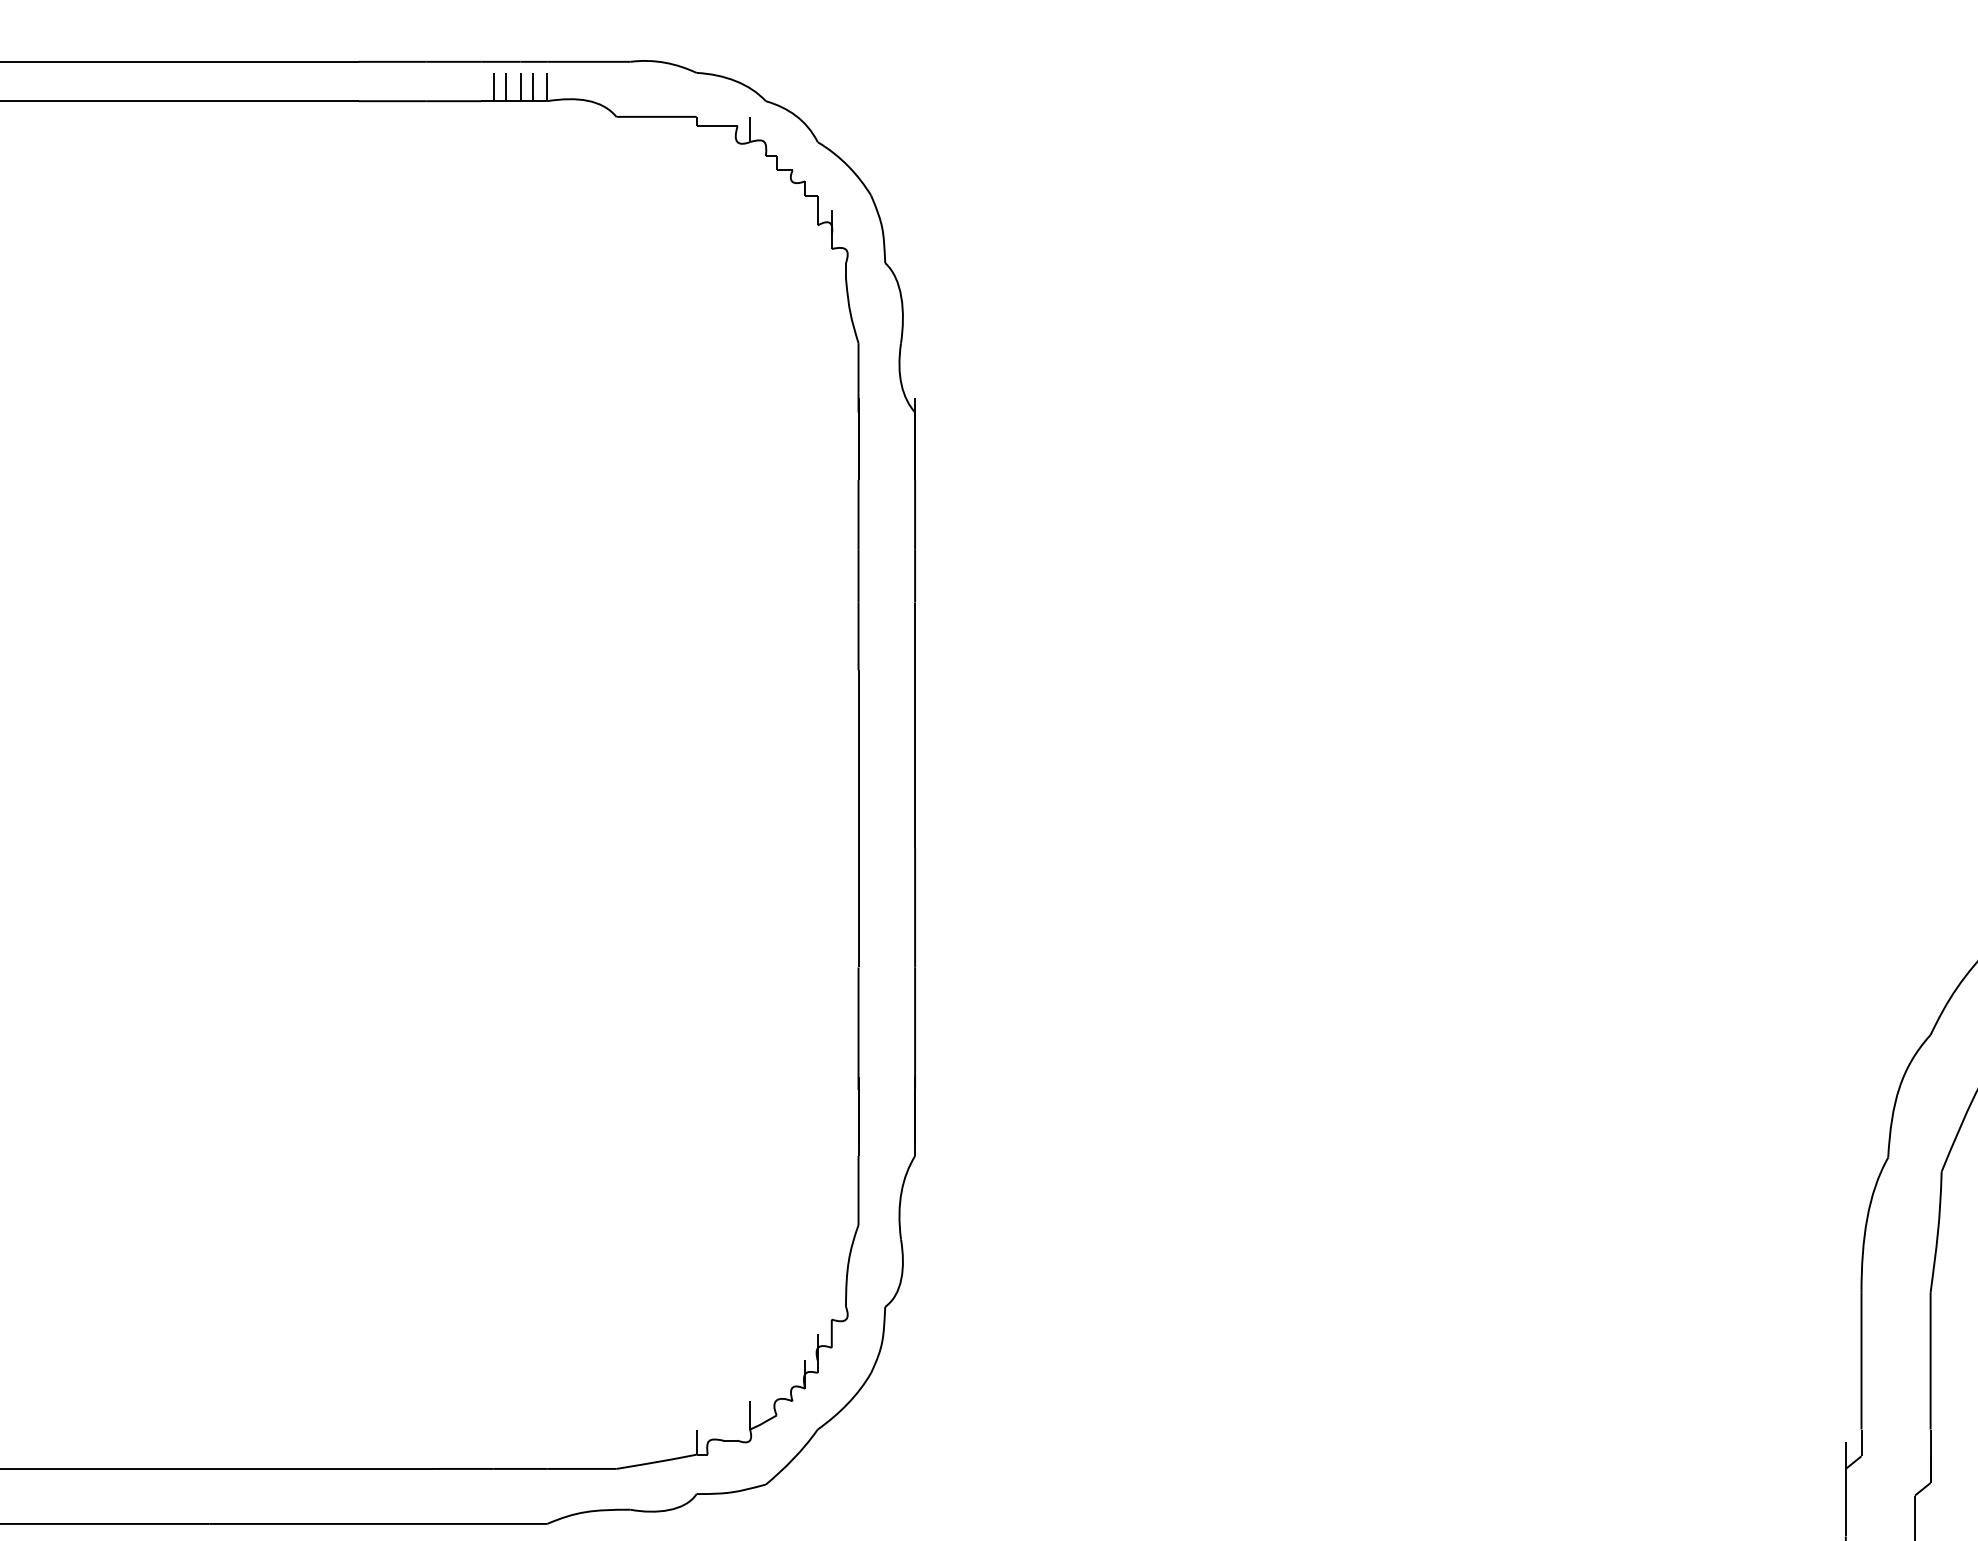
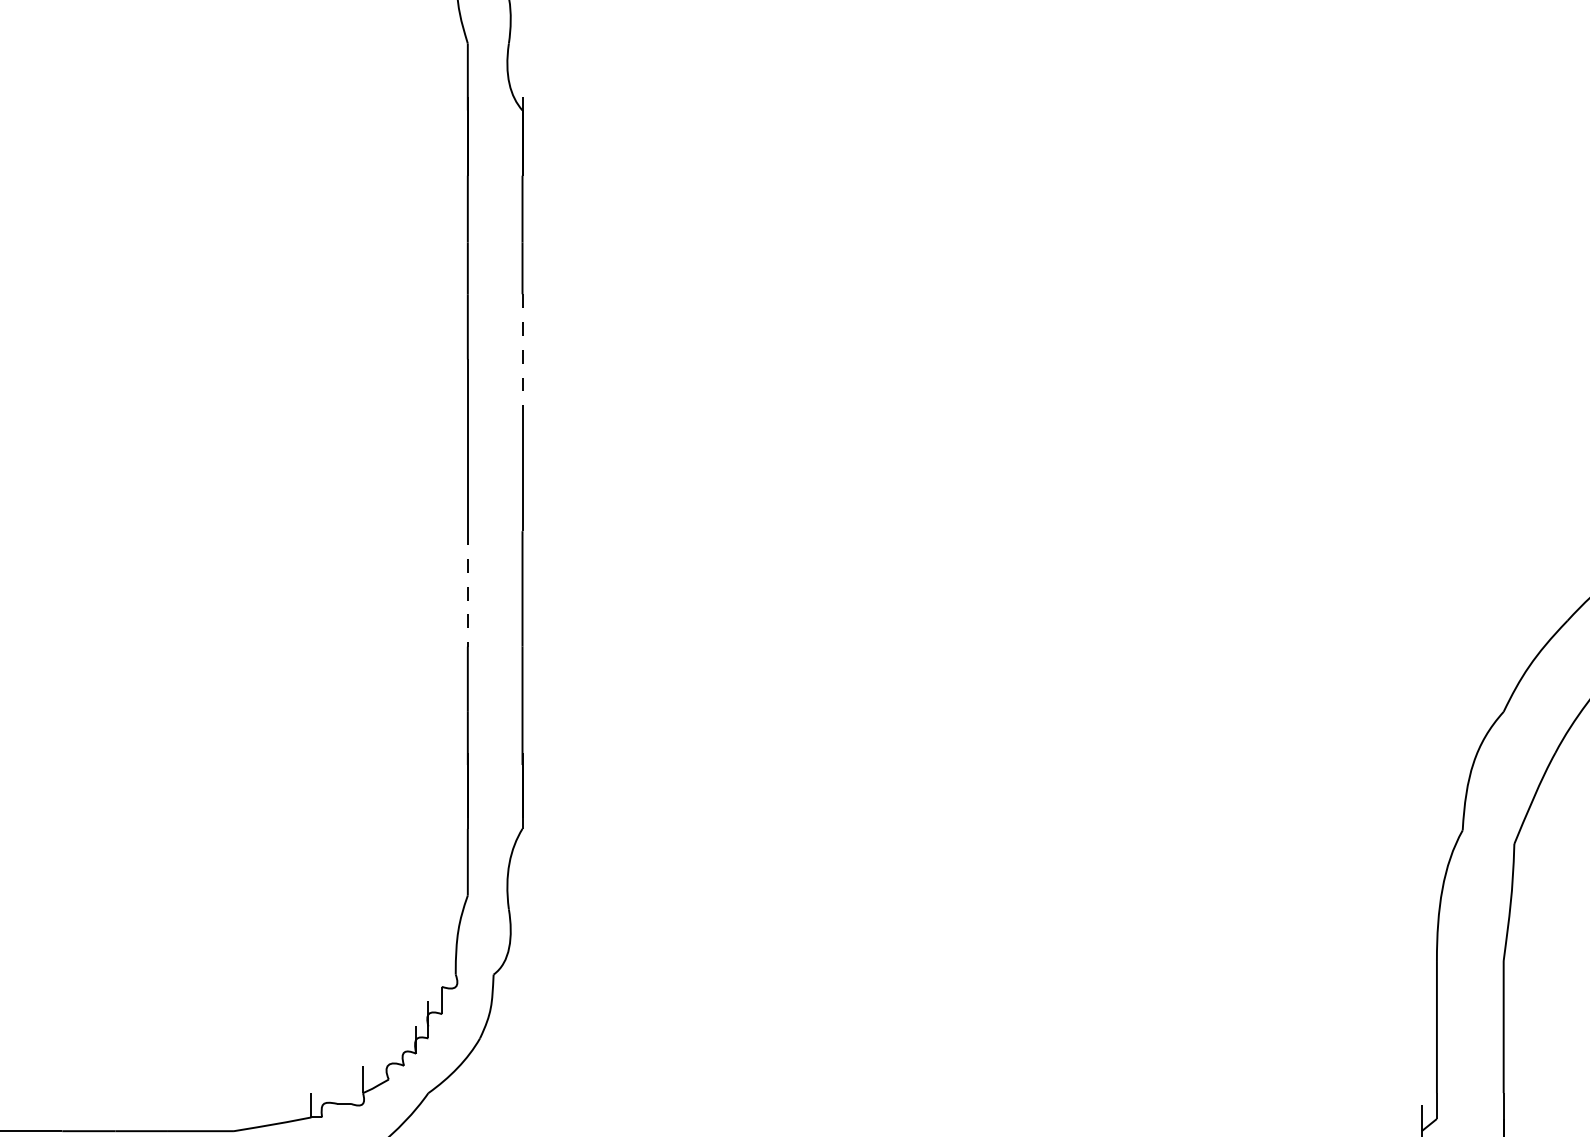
line: (915, 663) -> (522, 352), solid -> dashed
line: (858, 907) -> (467, 588), solid -> dashed

